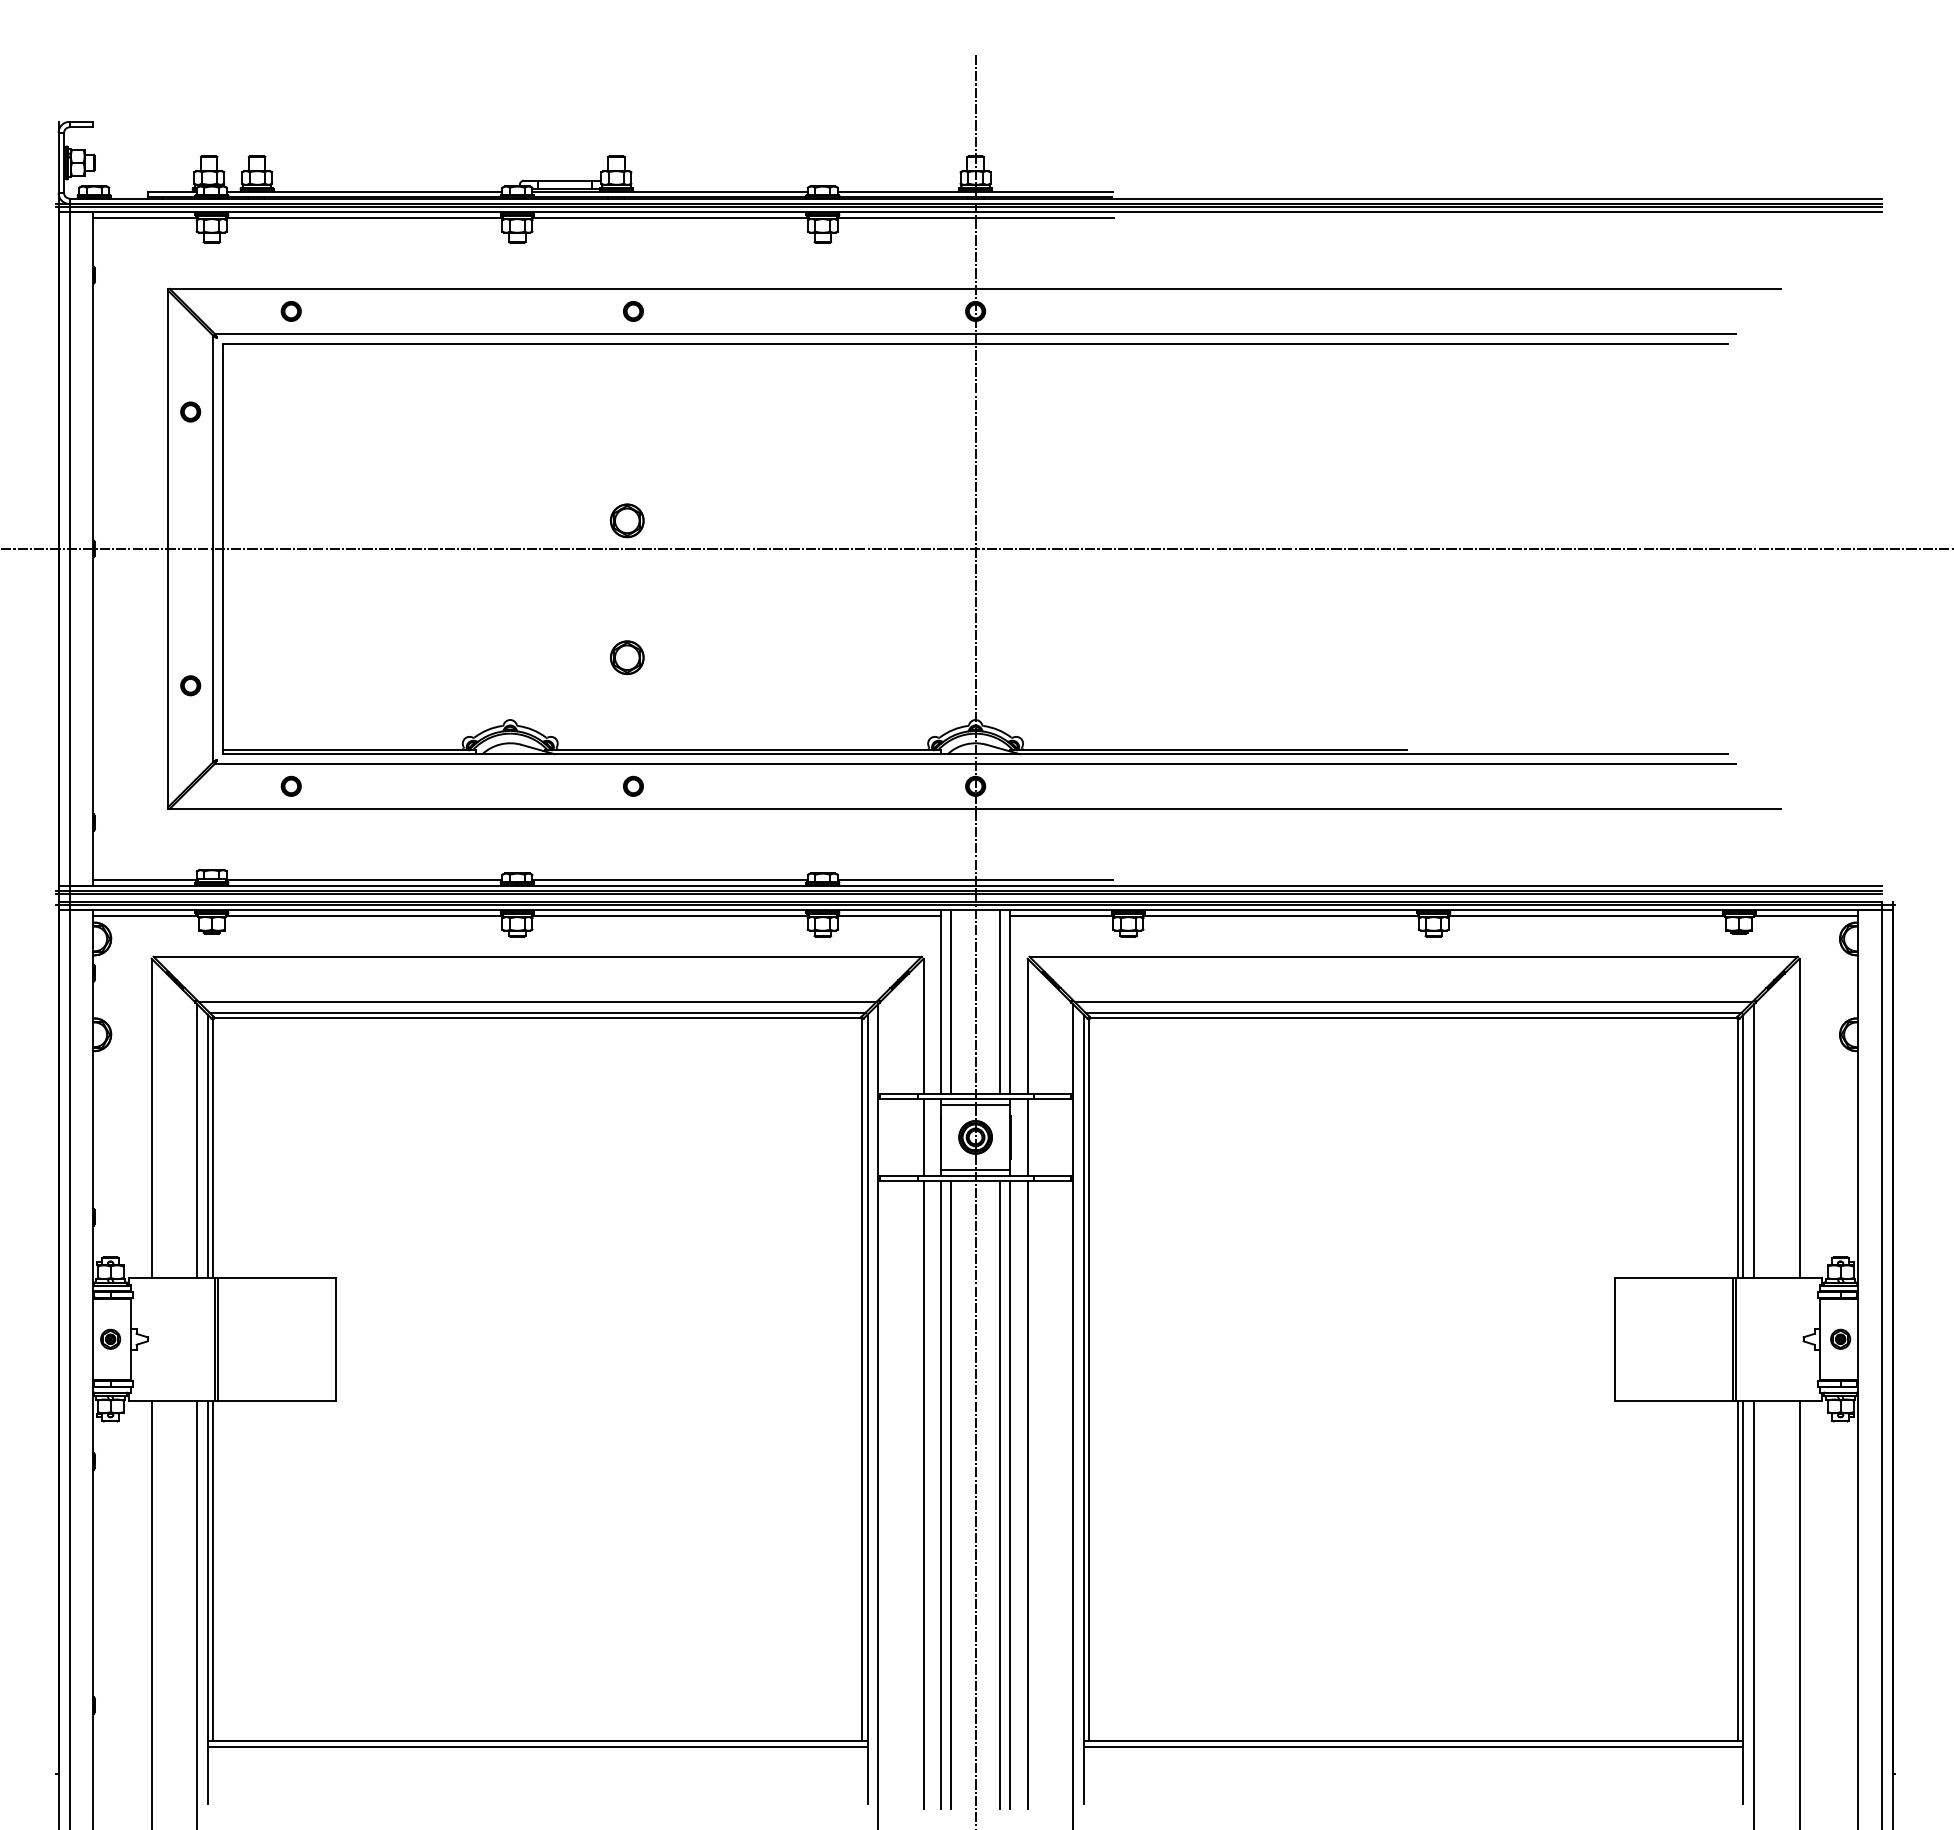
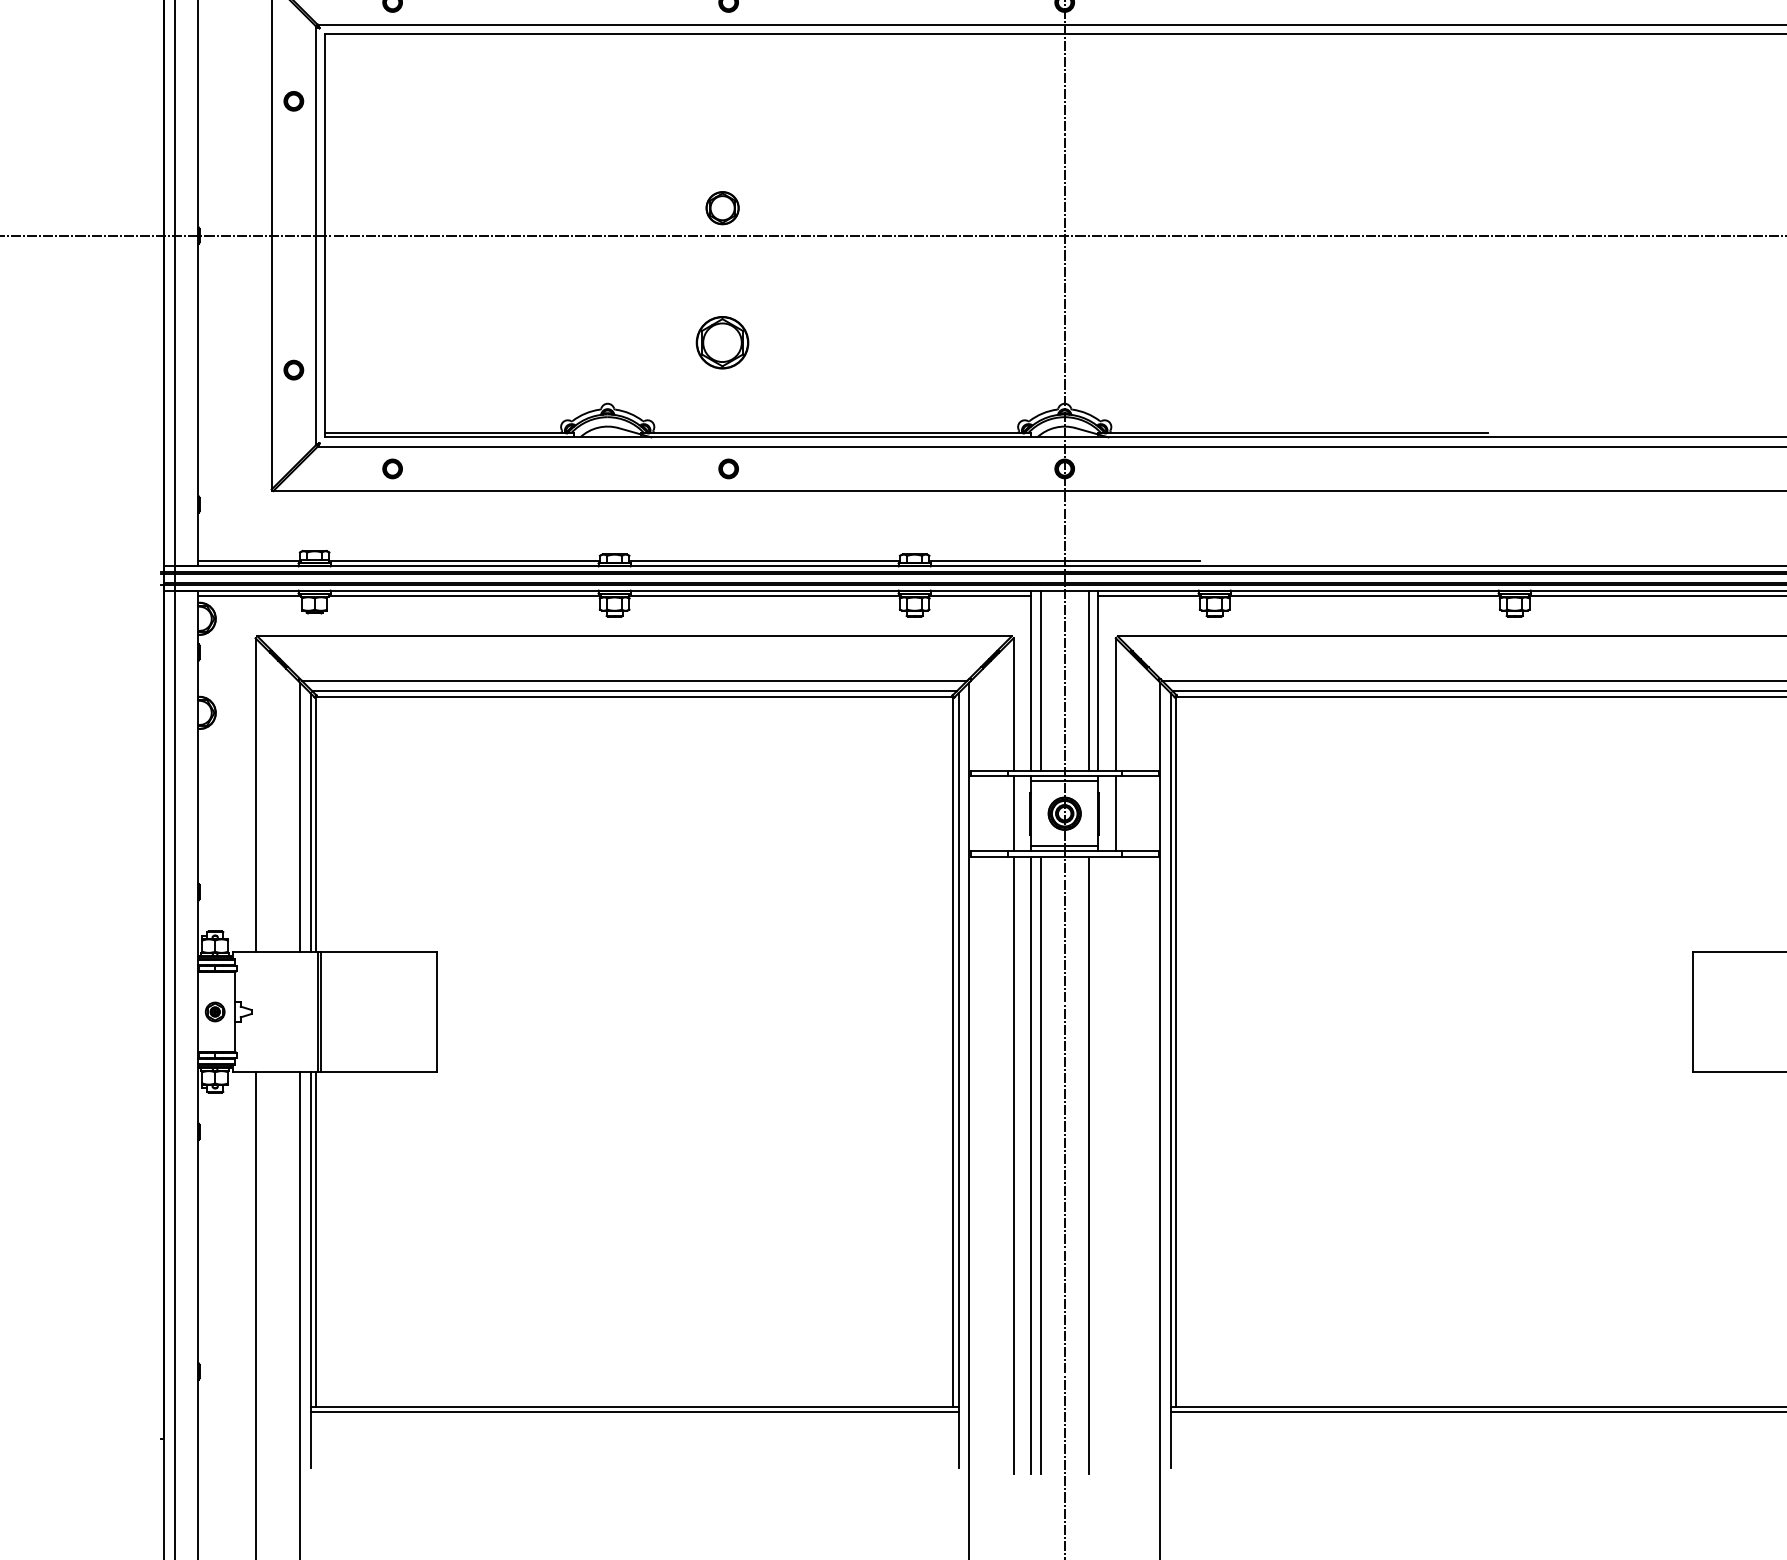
part: (627, 657) -> (722, 342), size x1.6
line: (1009, 1495) -> (1098, 1165), removed
line: (1027, 1495) -> (1115, 1165), removed

